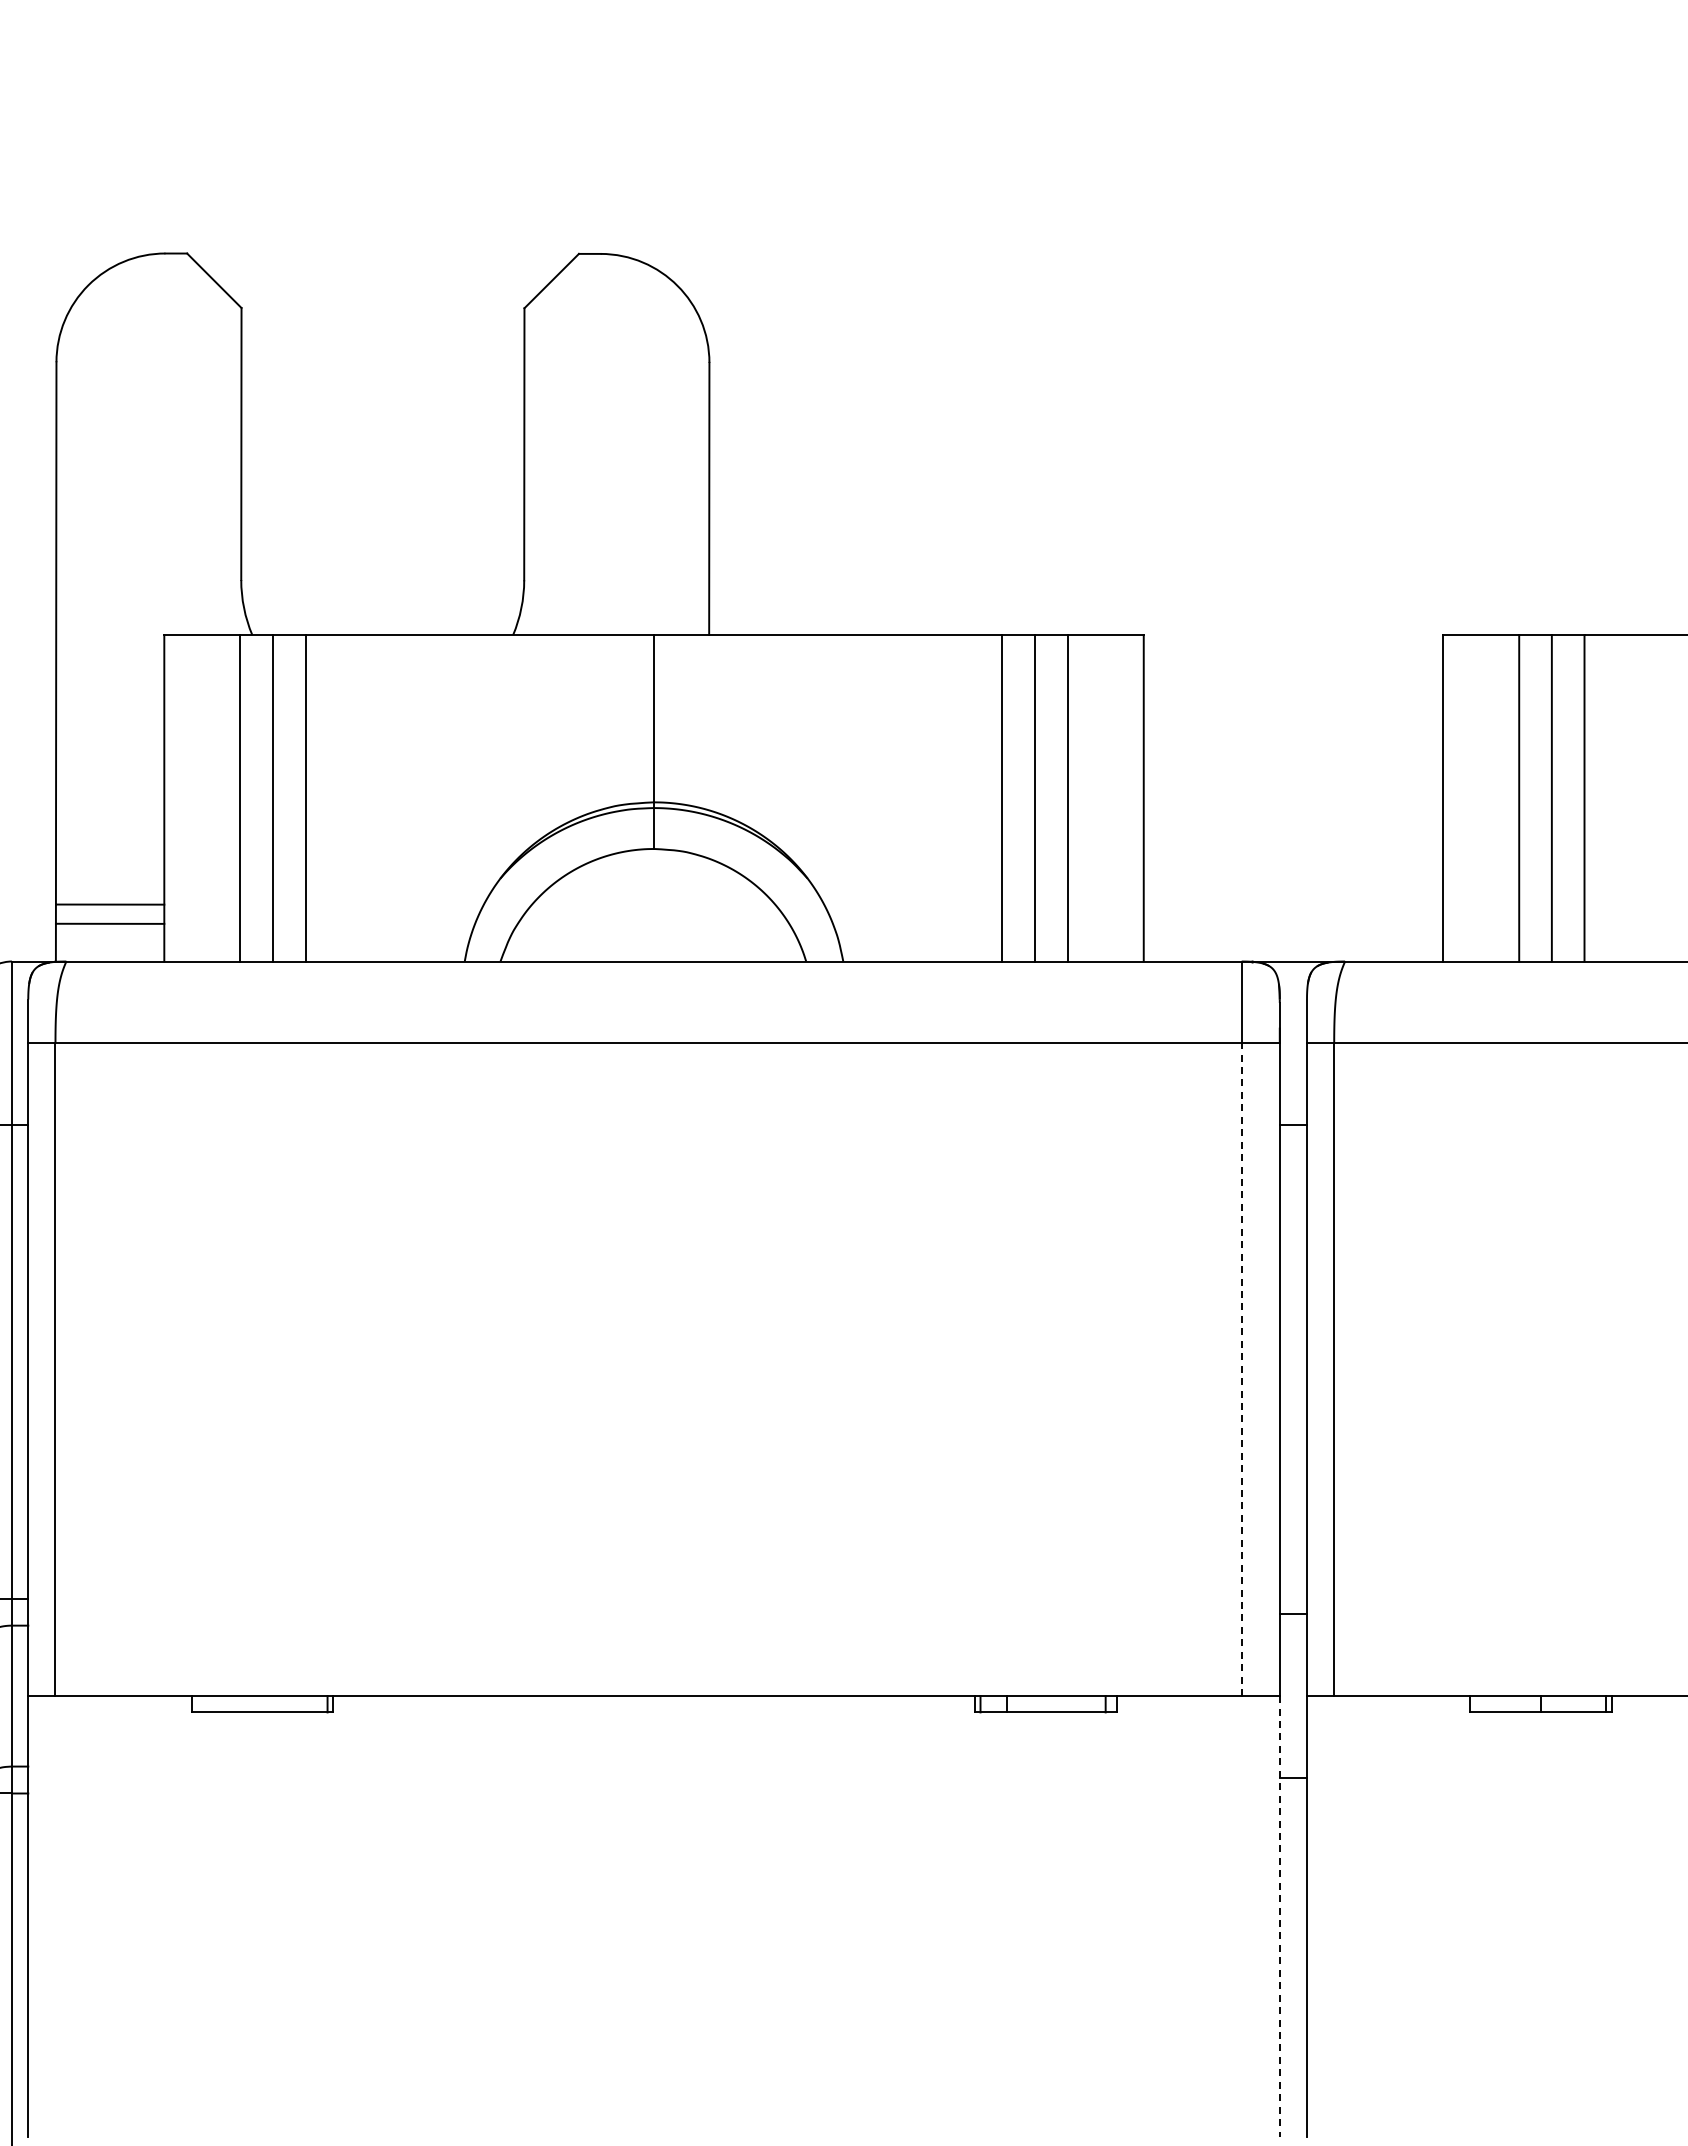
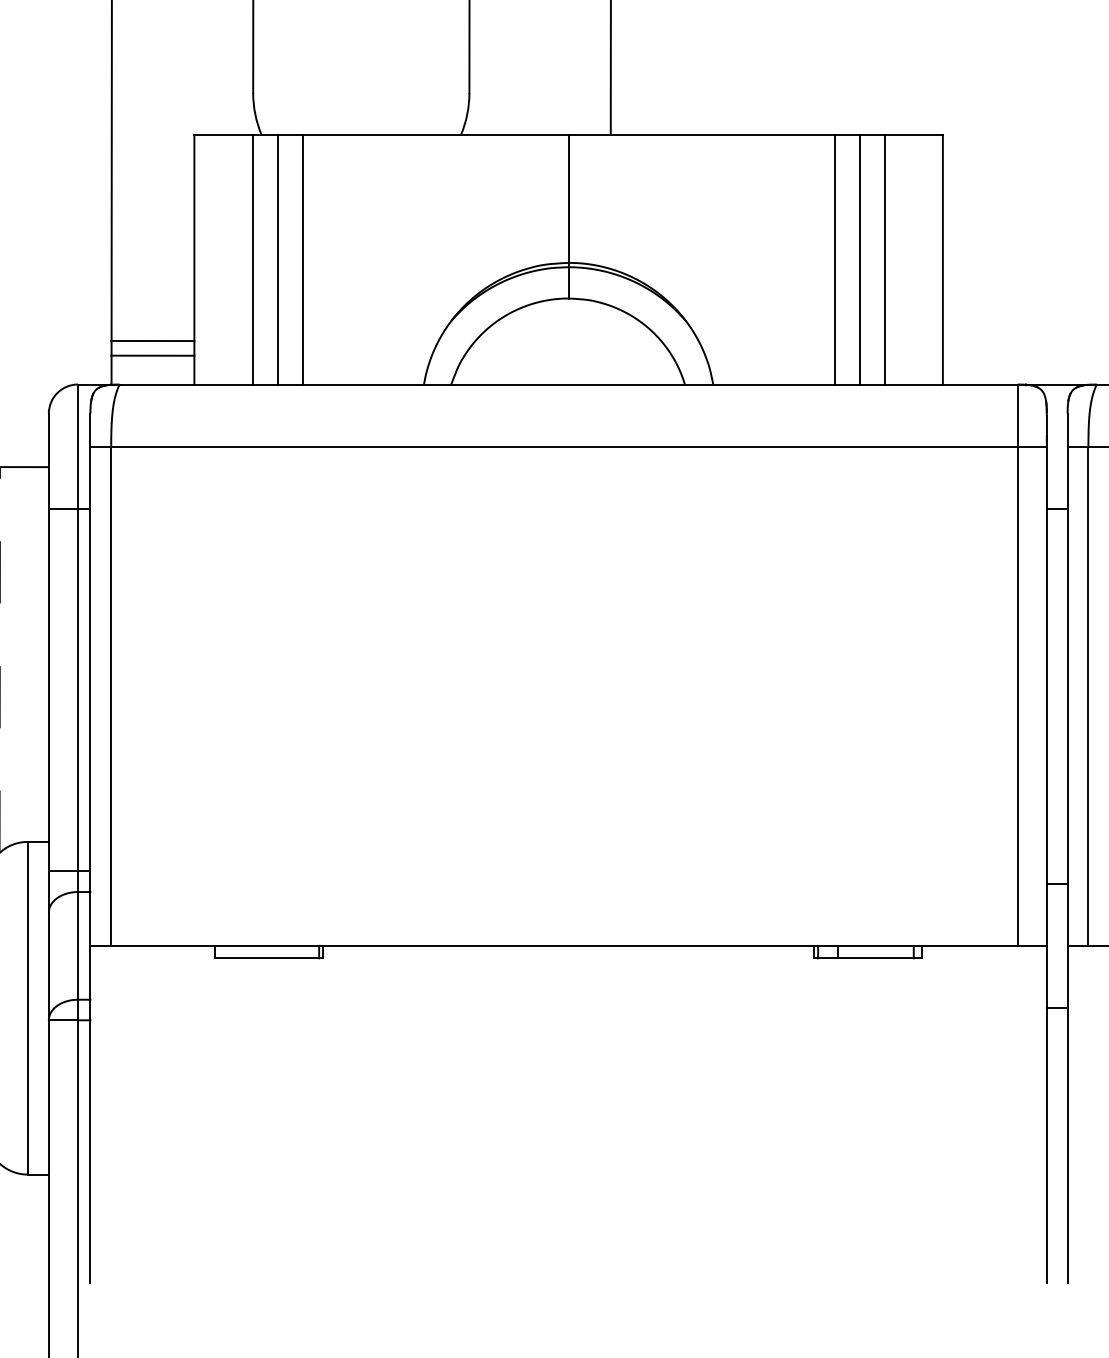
line: (1241, 1369) -> (1017, 696), dashed -> solid
line: (1279, 1916) -> (1046, 1114), dashed -> solid

